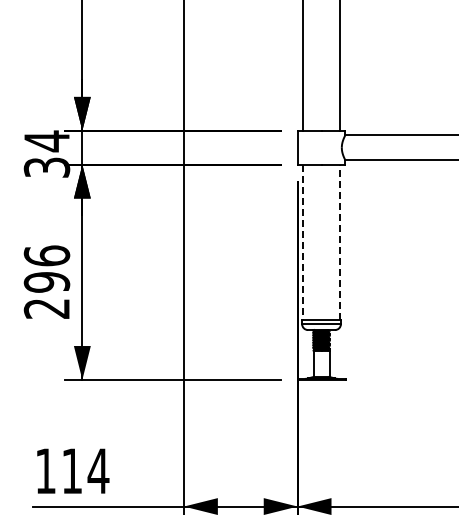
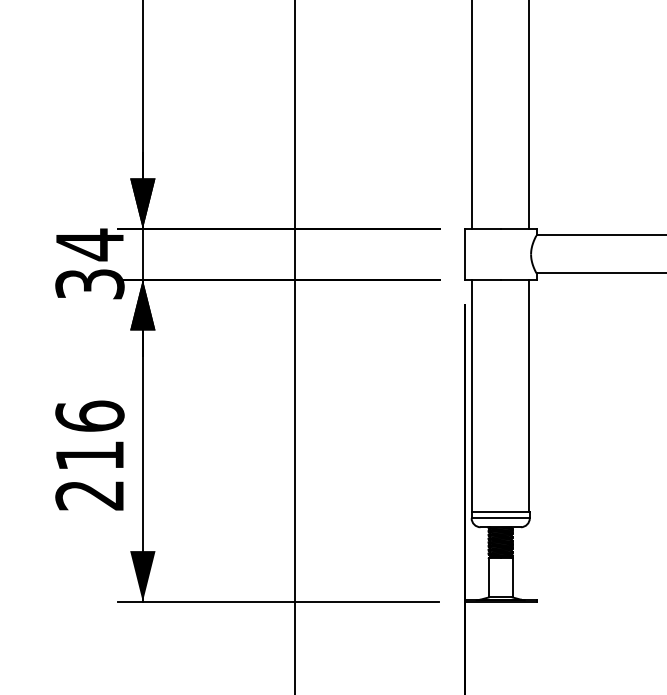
line: (302, 242) -> (472, 396), dashed -> solid
line: (340, 242) -> (529, 396), dashed -> solid
text: (46, 282) -> (89, 456), 296 -> 216

